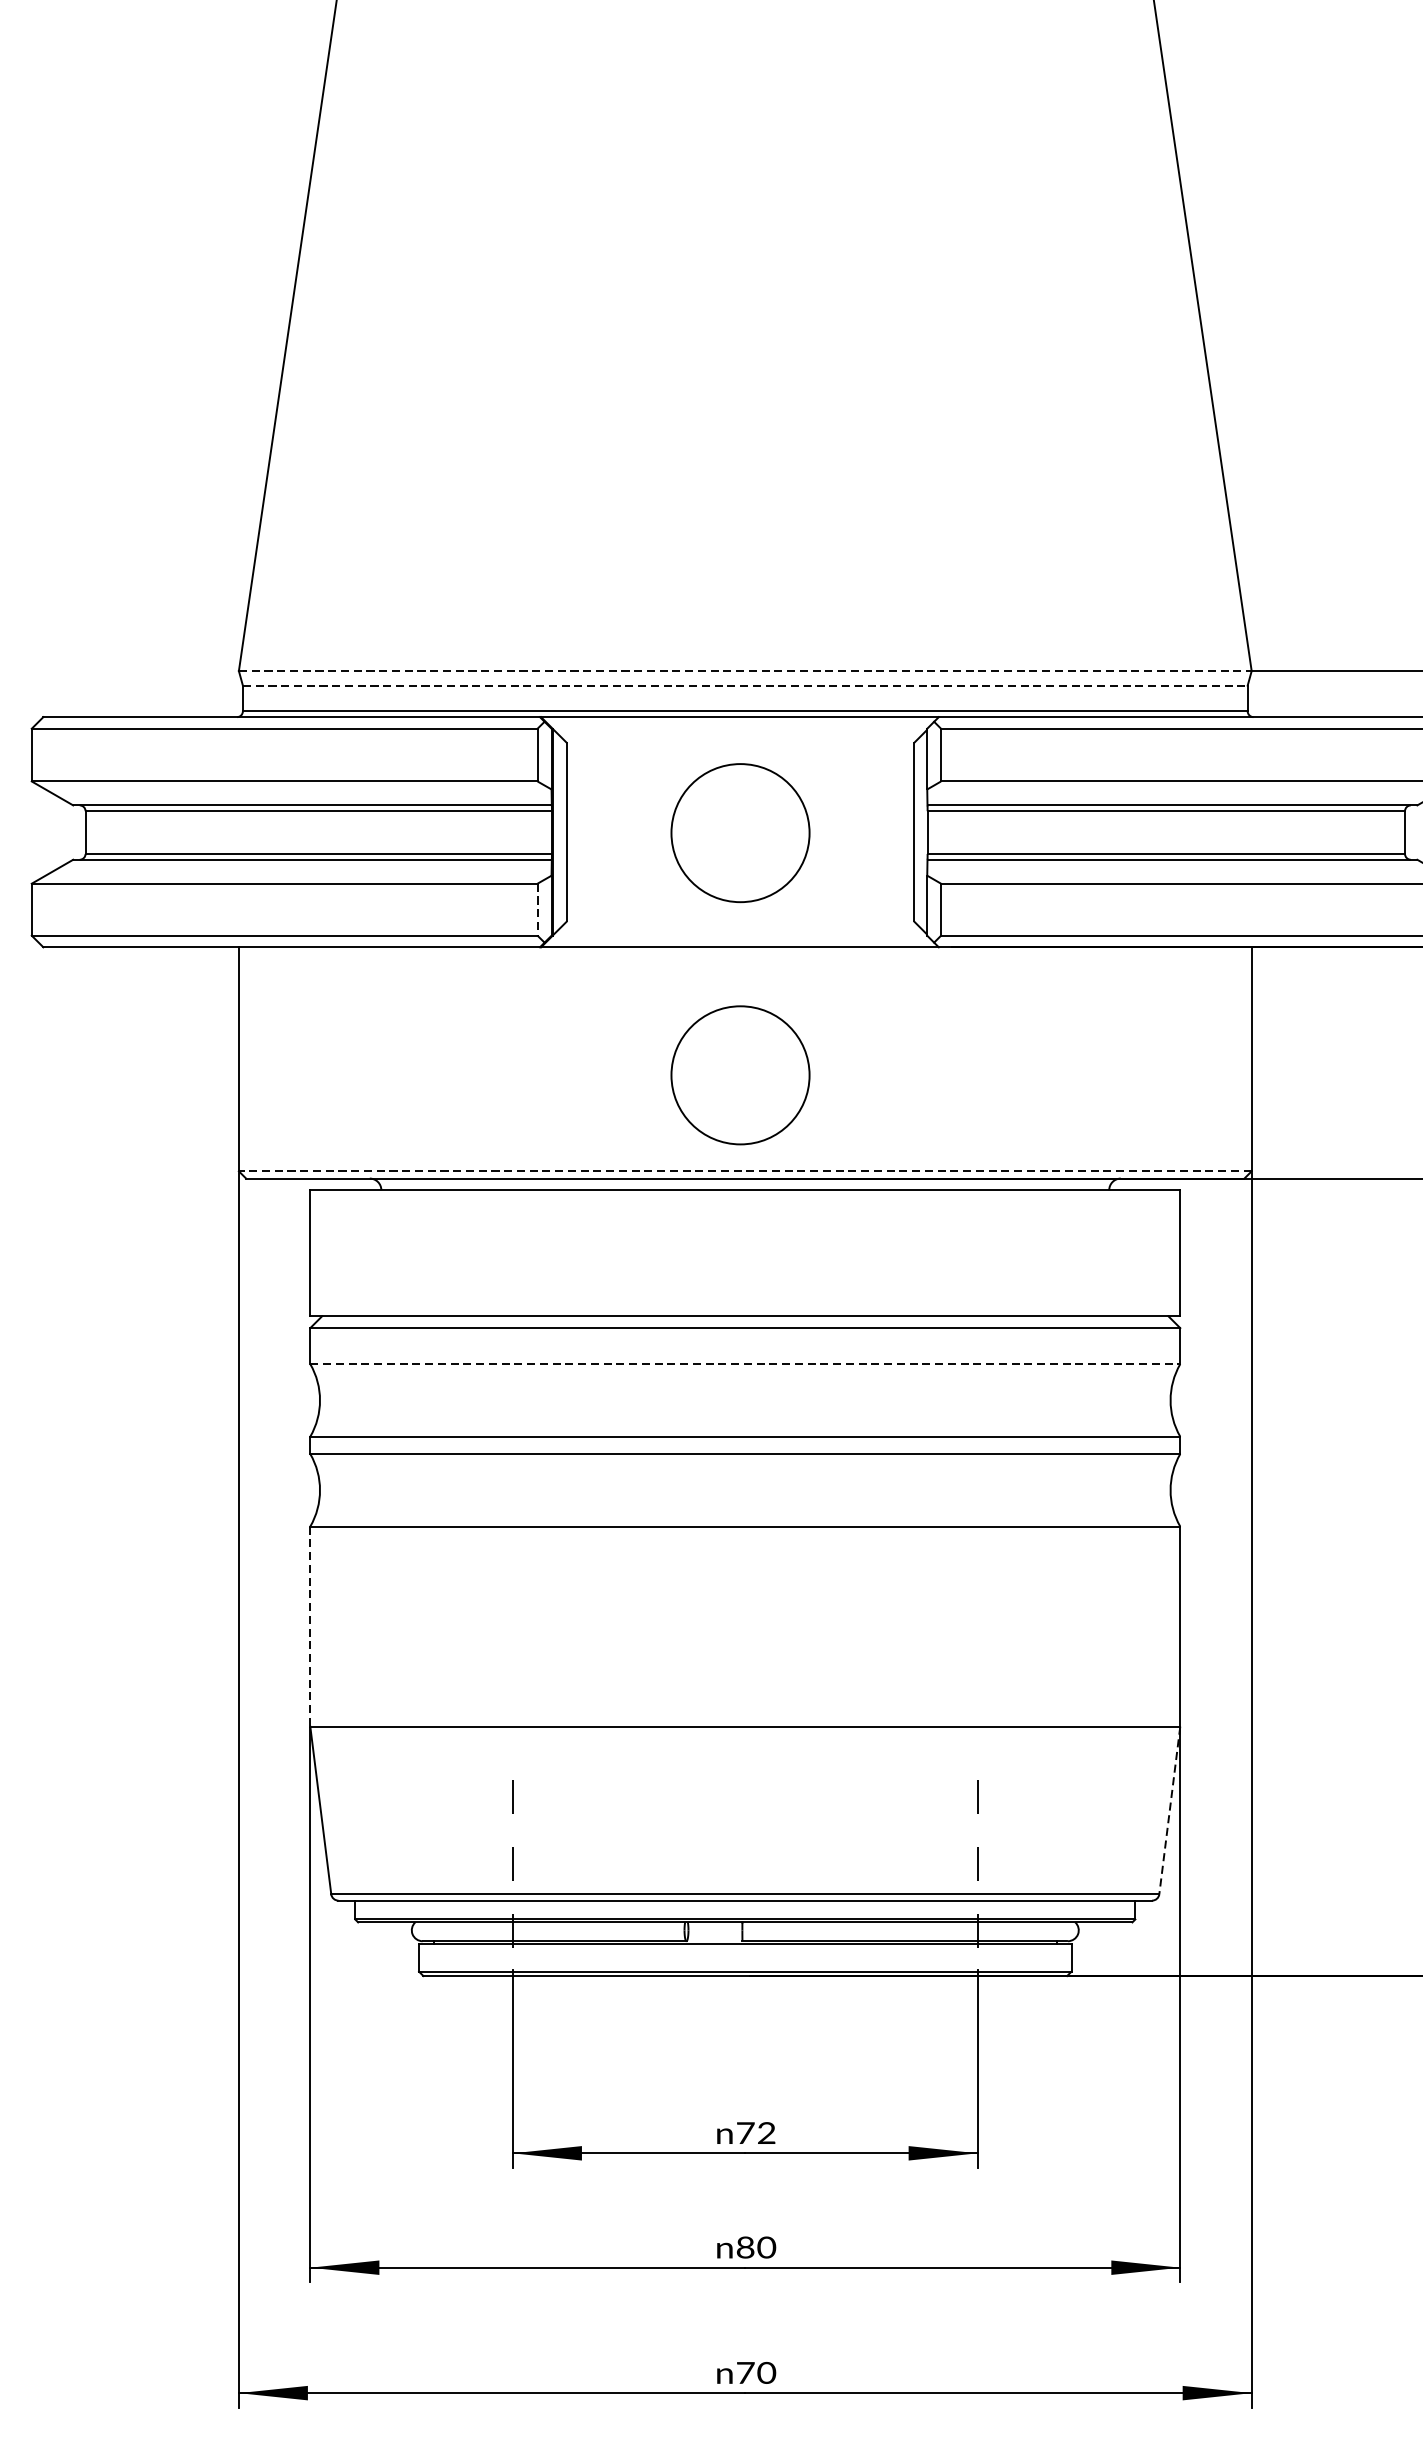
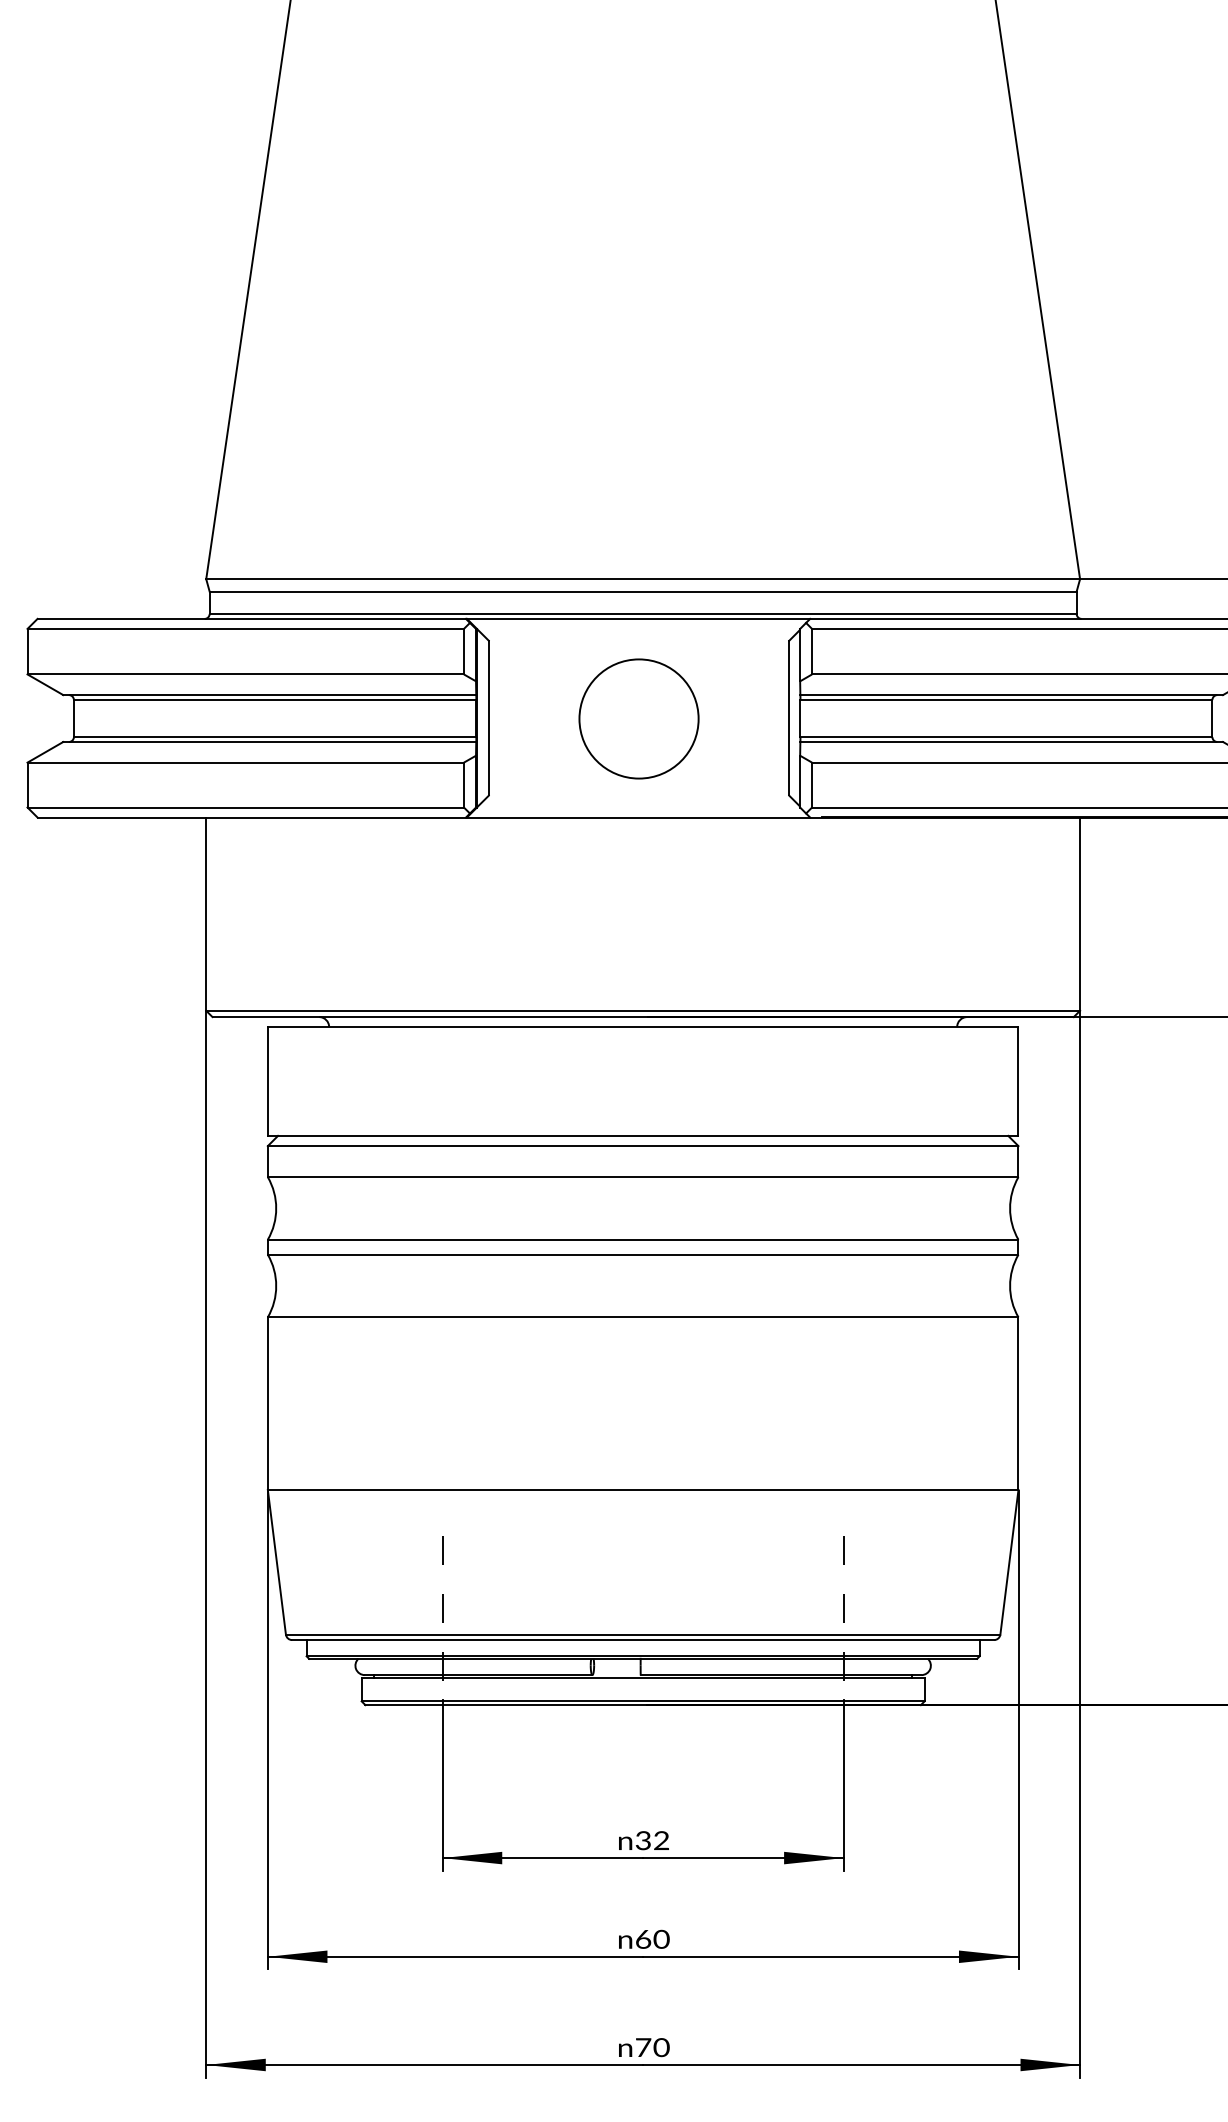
line: (745, 671) -> (643, 579), dashed -> solid
line: (745, 685) -> (643, 591), dashed -> solid
line: (537, 910) -> (463, 785), dashed -> solid
circle: (739, 1074) -> (638, 927), removed
line: (745, 1170) -> (643, 1010), dashed -> solid
line: (745, 1364) -> (643, 1177), dashed -> solid
line: (309, 1627) -> (267, 1404), dashed -> solid
line: (1169, 1810) -> (1009, 1562), dashed -> solid
text: (745, 2132) -> (643, 1840), 72 -> 32
text: (745, 2246) -> (643, 1938), 80 -> 60

